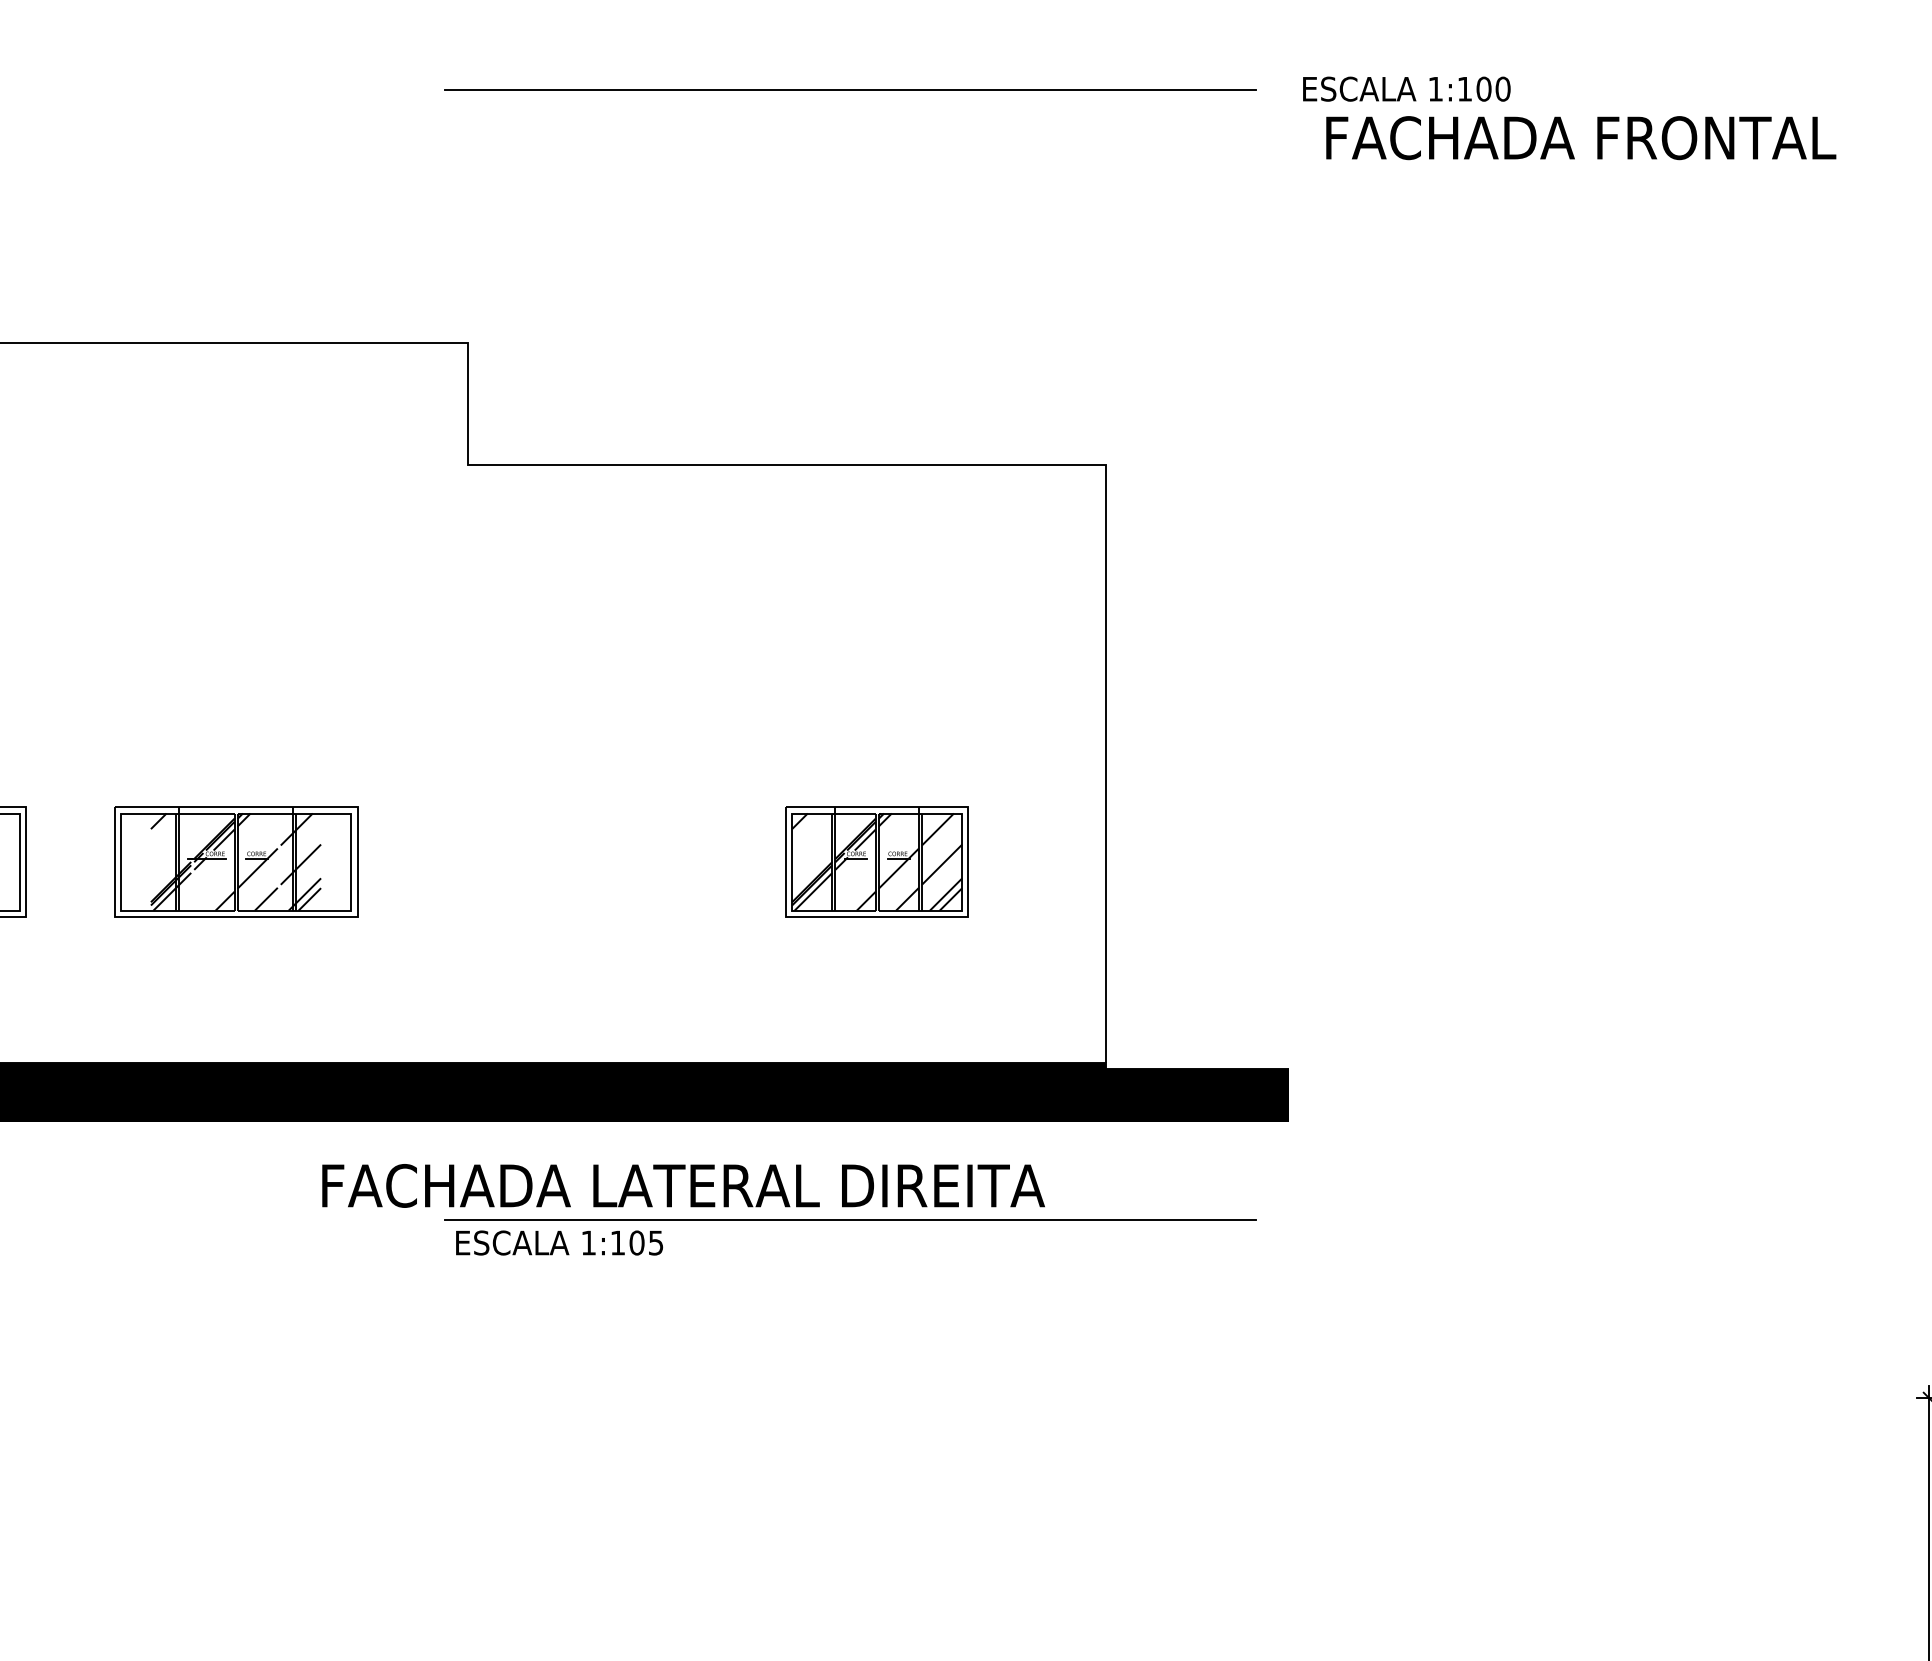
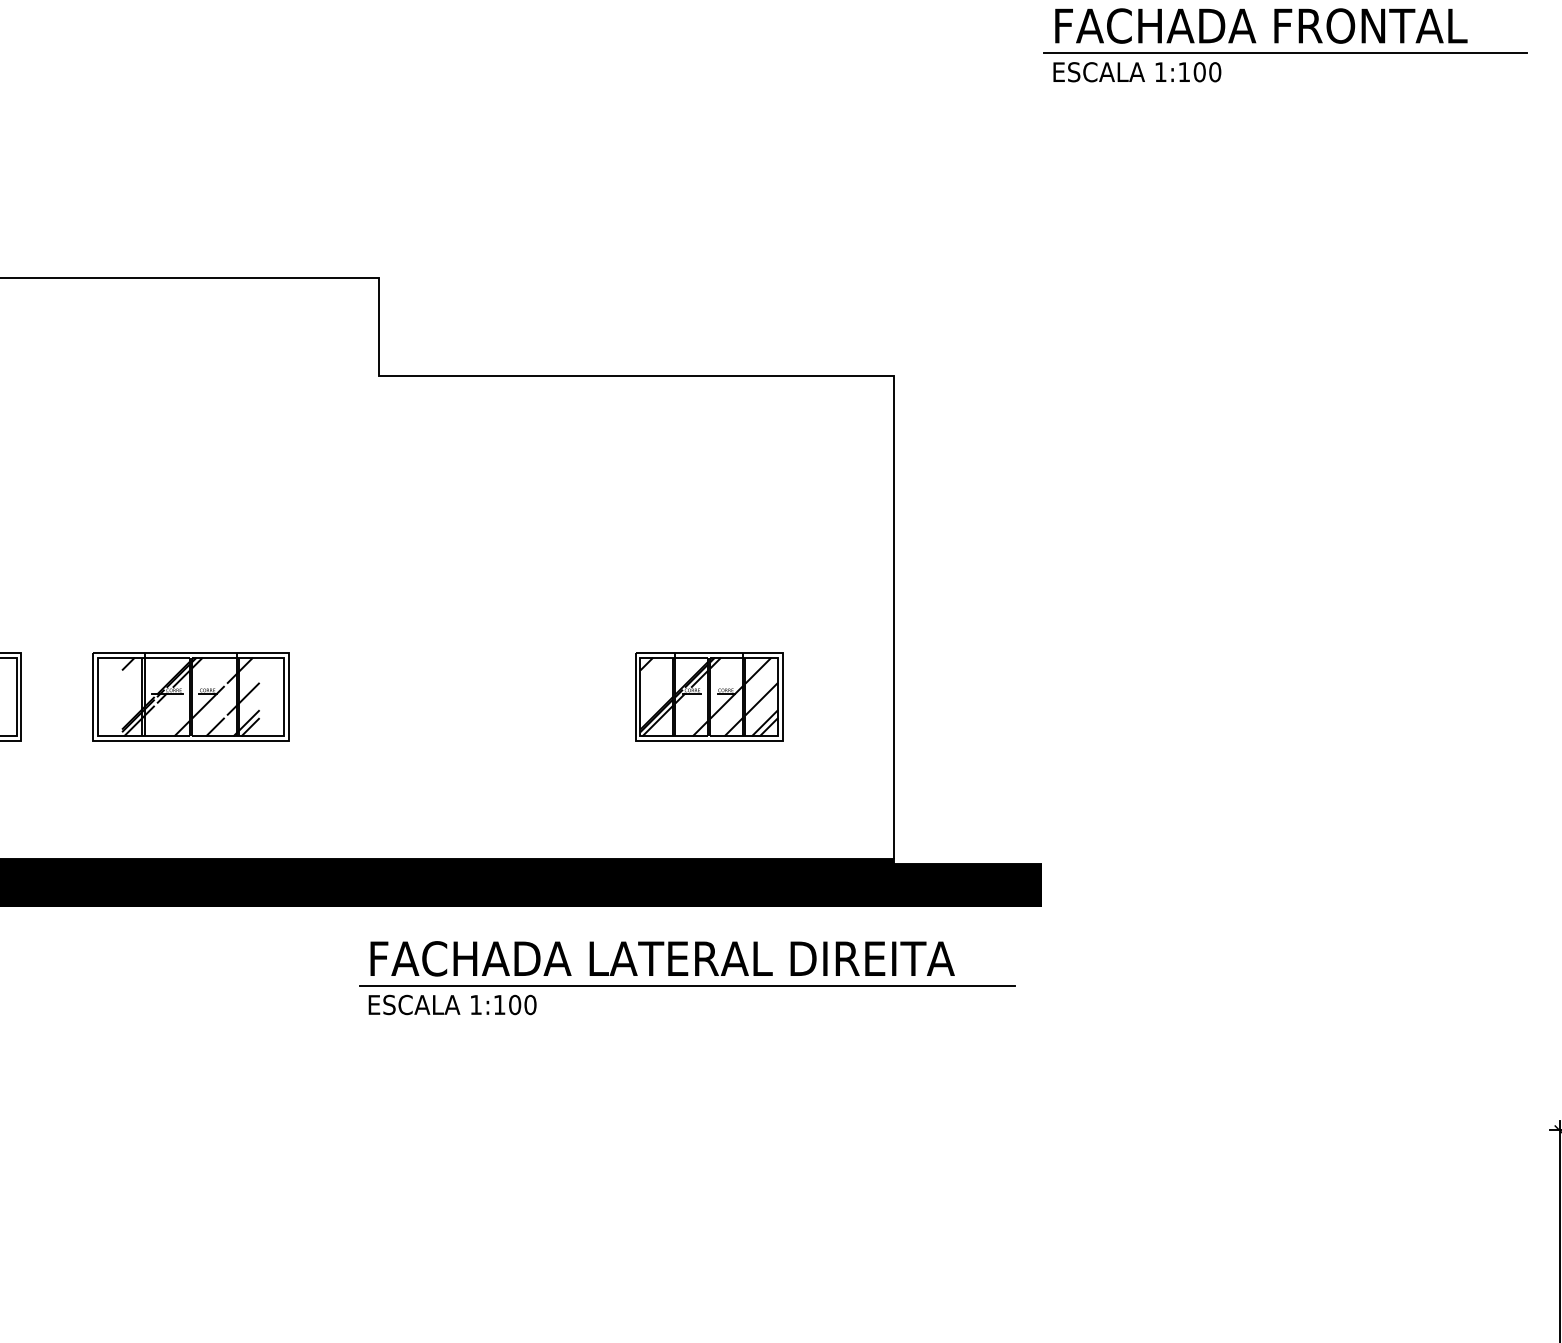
line: (1589, 66) -> (1285, 53), added
line: (850, 89) -> (687, 72), removed
text: (1581, 138) -> (1261, 26), moved
text: (683, 1185) -> (662, 958), moved
text: (655, 1242) -> (529, 1004), 1:105 -> 1:100

